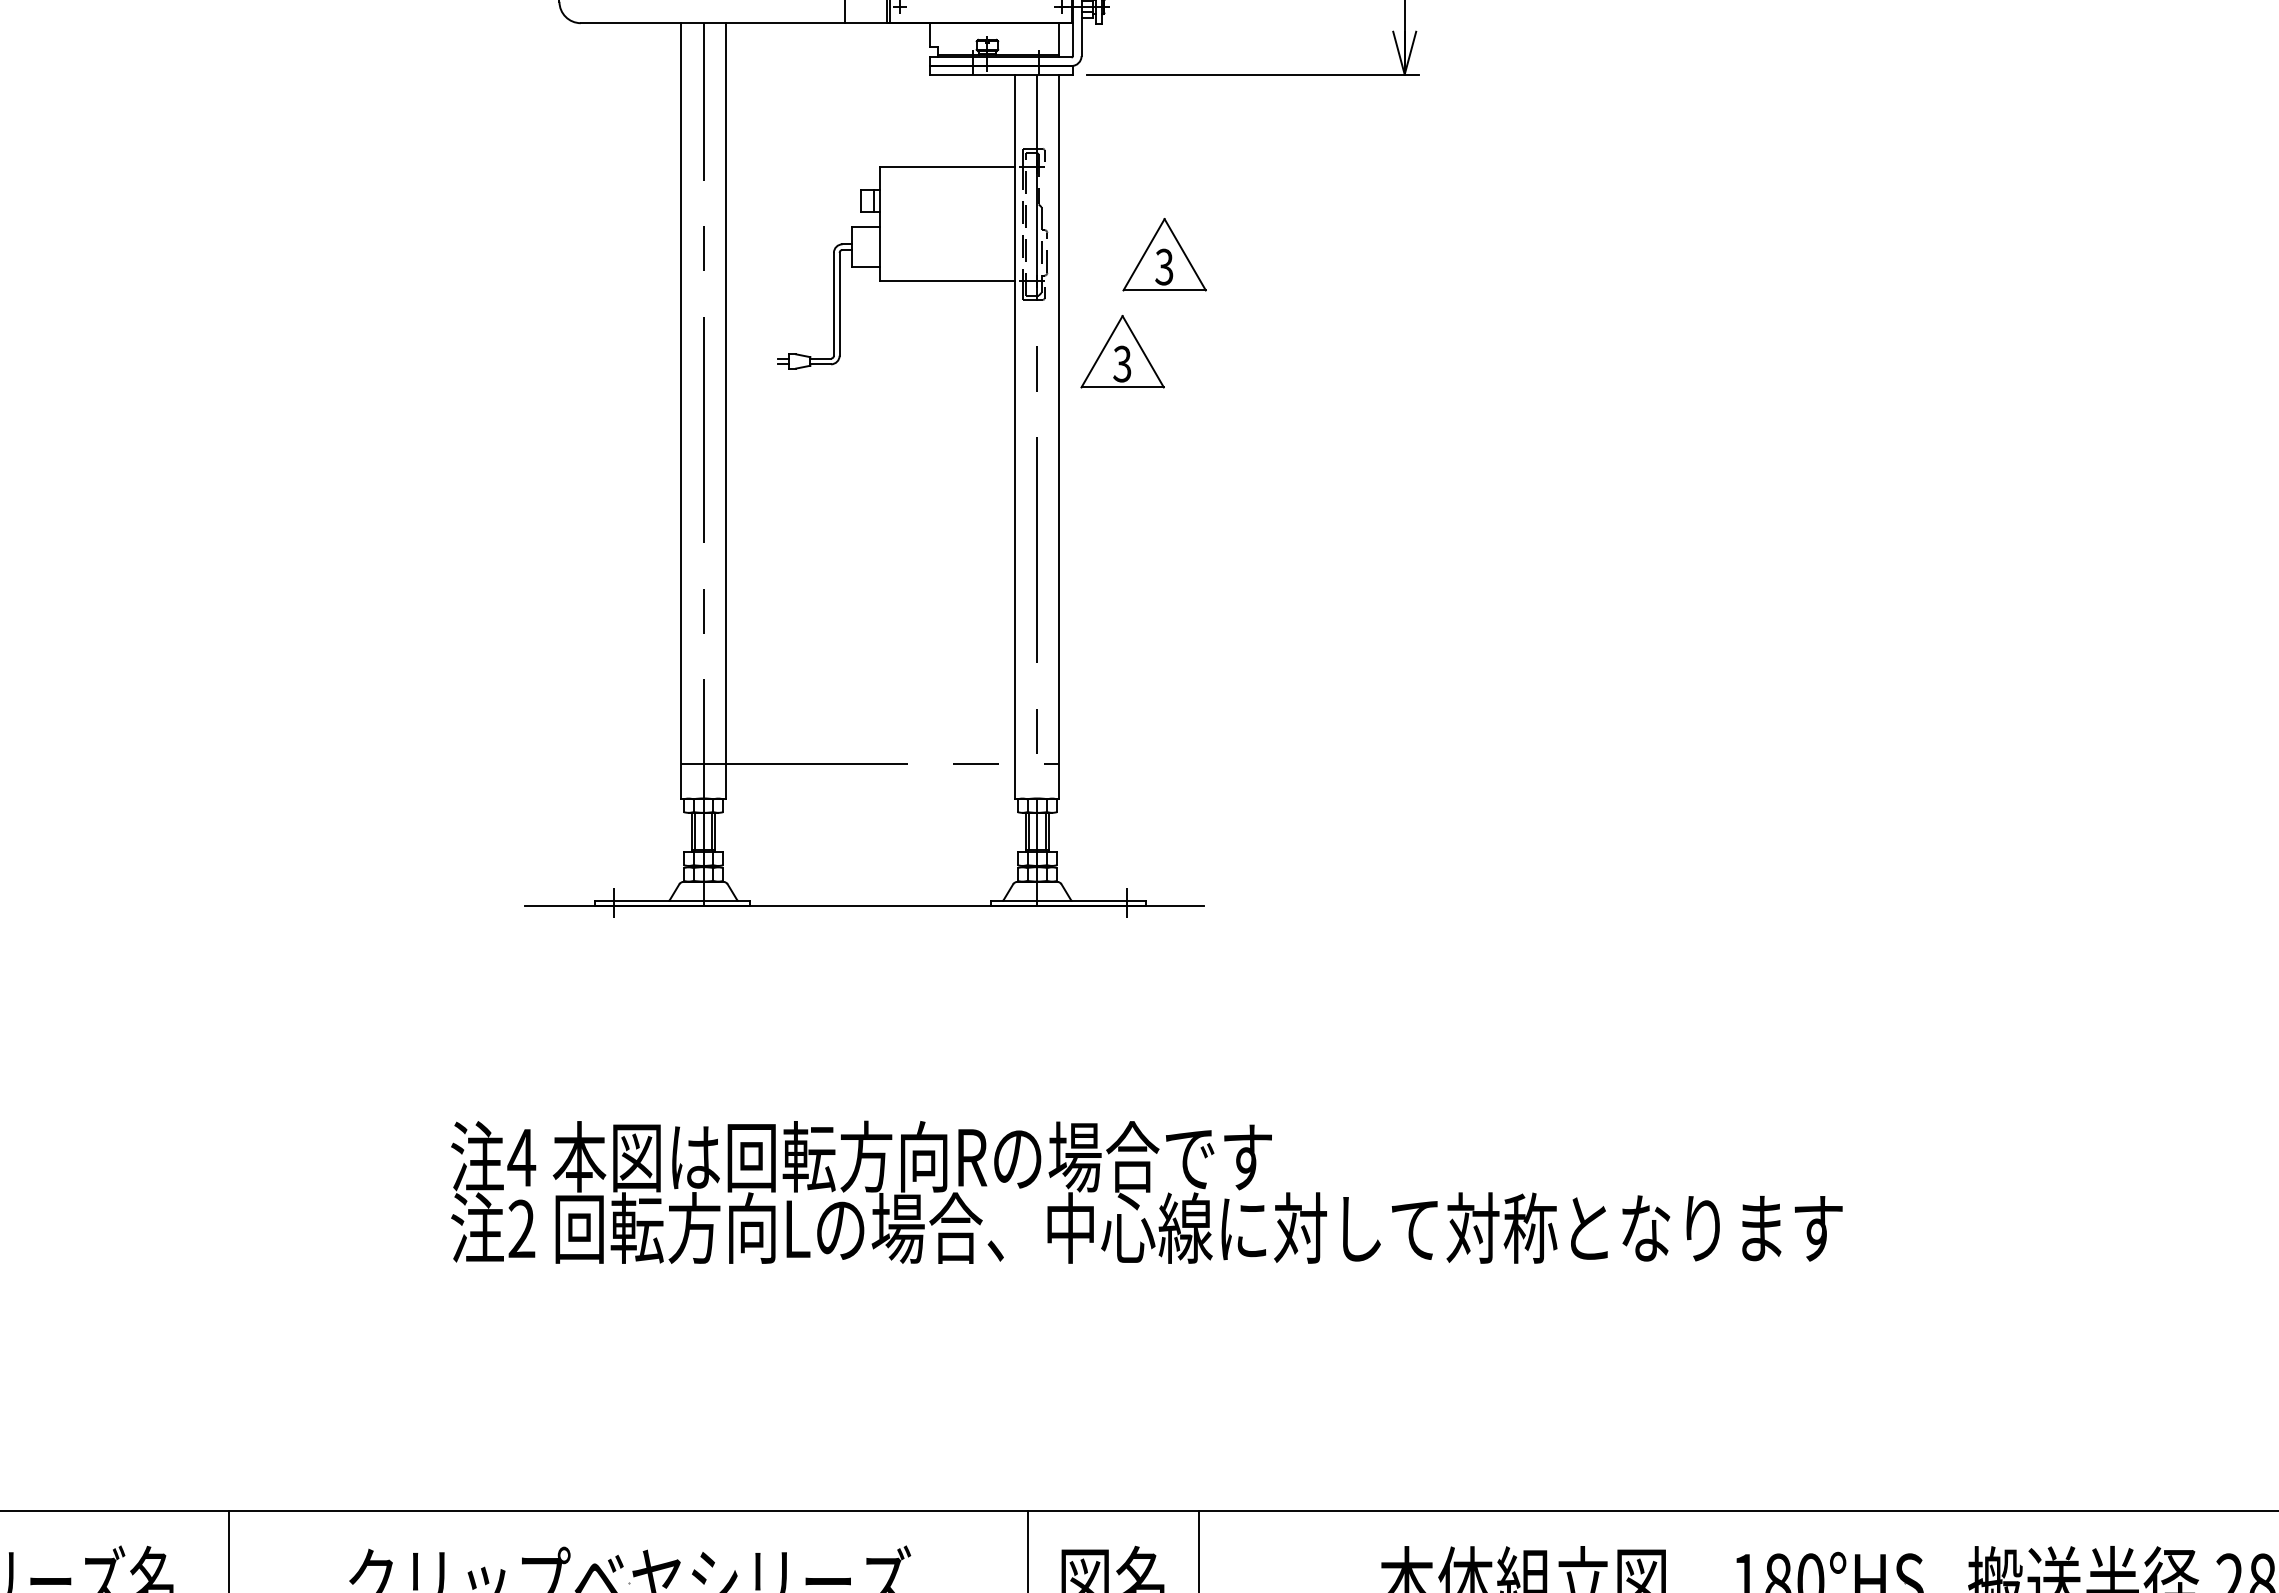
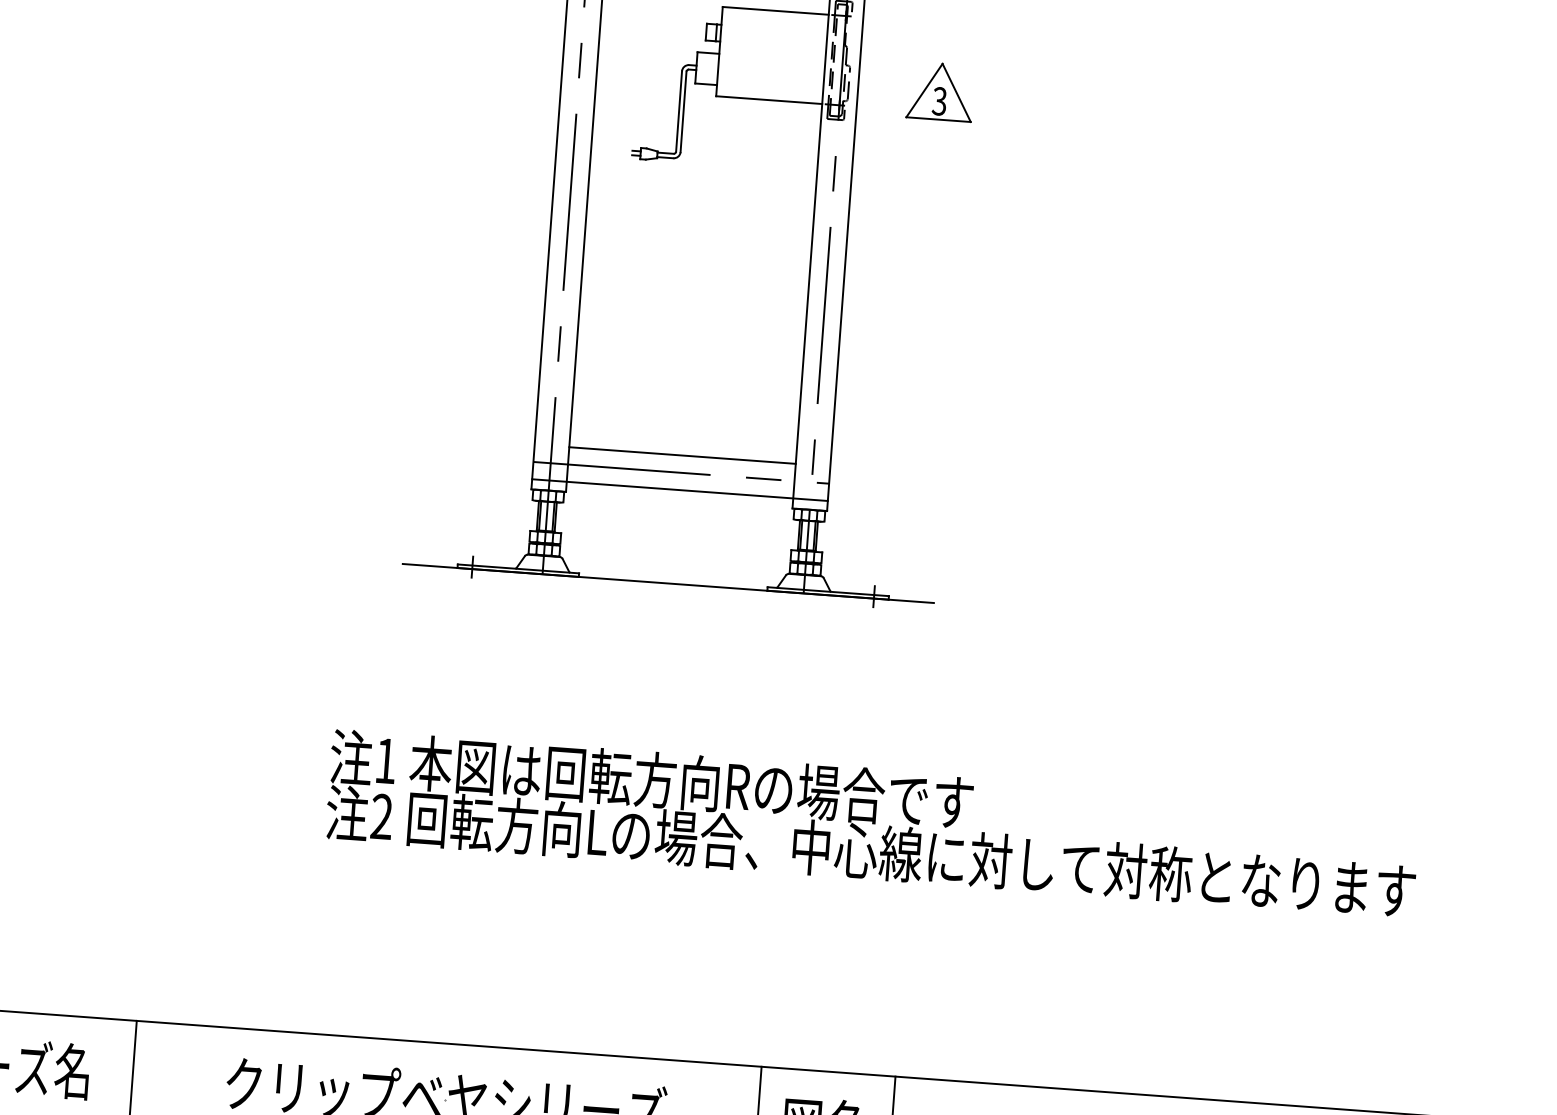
part: (1122, 351) -> (902, 164), removed
line: (870, 741) -> (682, 455), added
line: (870, 785) -> (680, 489), added
text: (521, 1157) -> (385, 760), 4 -> 1

